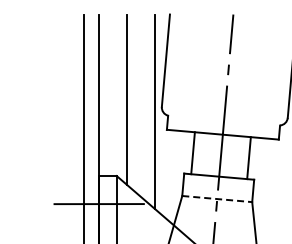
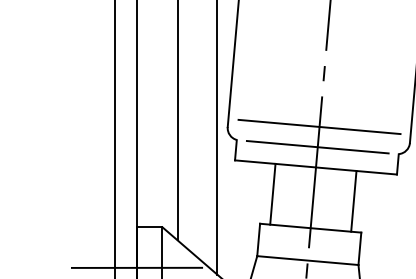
line: (225, 106) -> (319, 126), added
line: (224, 120) -> (318, 146), added
line: (217, 199) -> (308, 261), dashed -> solid

